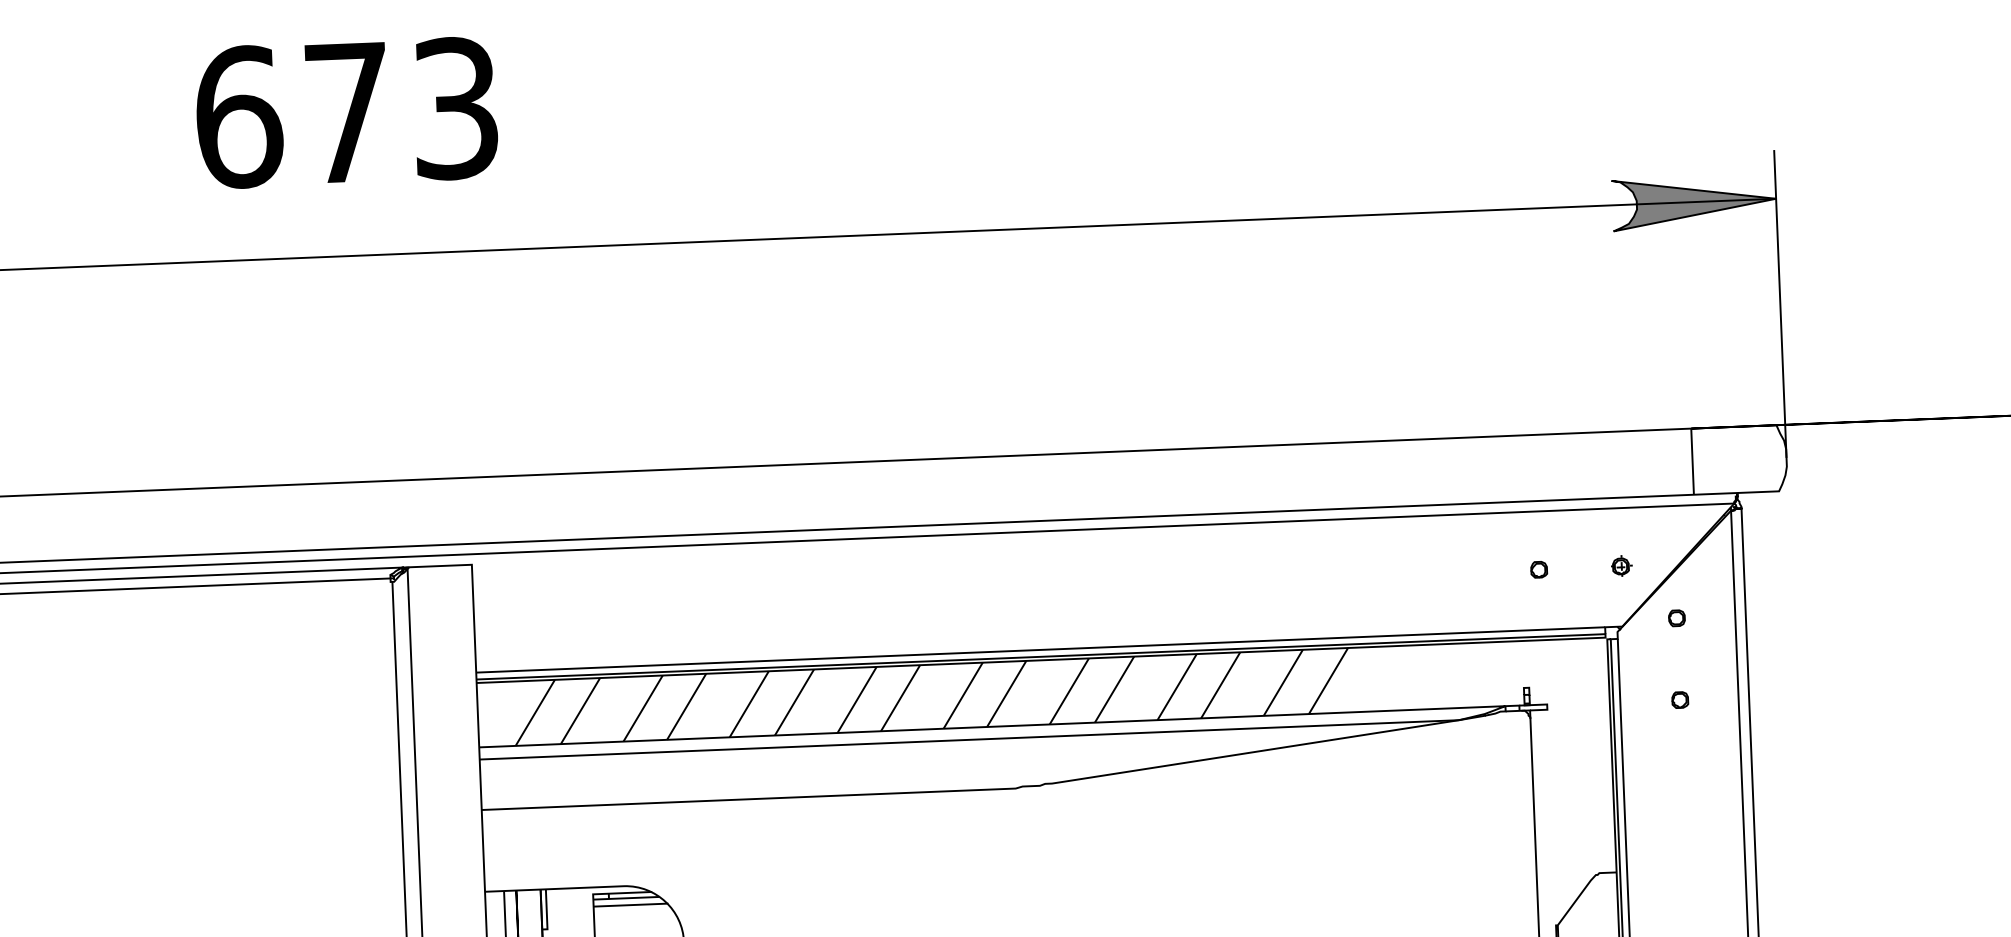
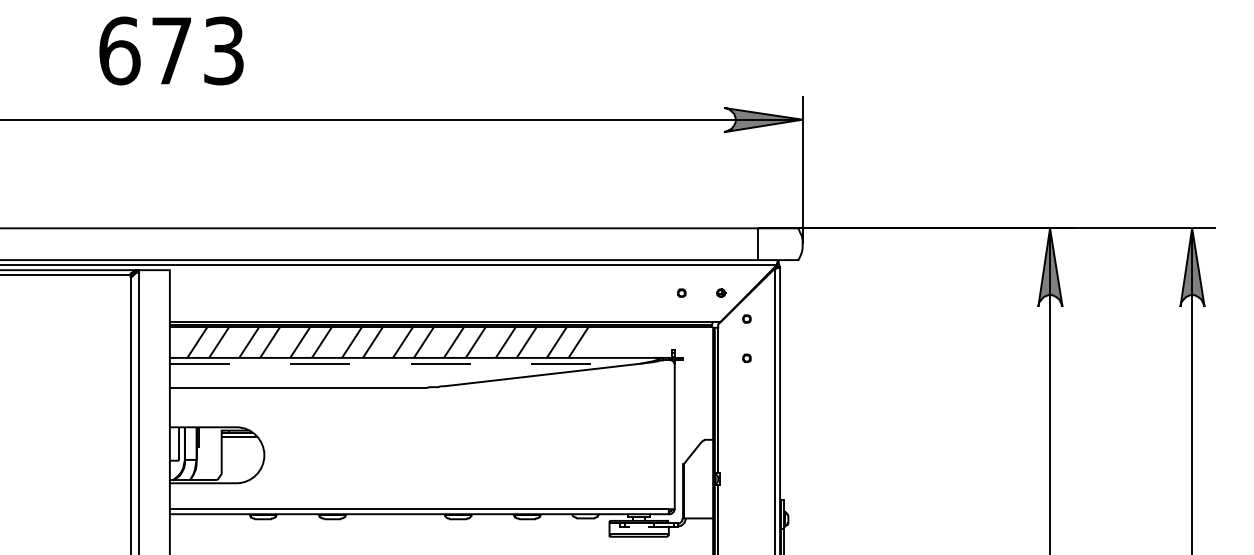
text: (346, 111) -> (171, 50), moved
line: (970, 739) -> (405, 363), solid -> dashed

